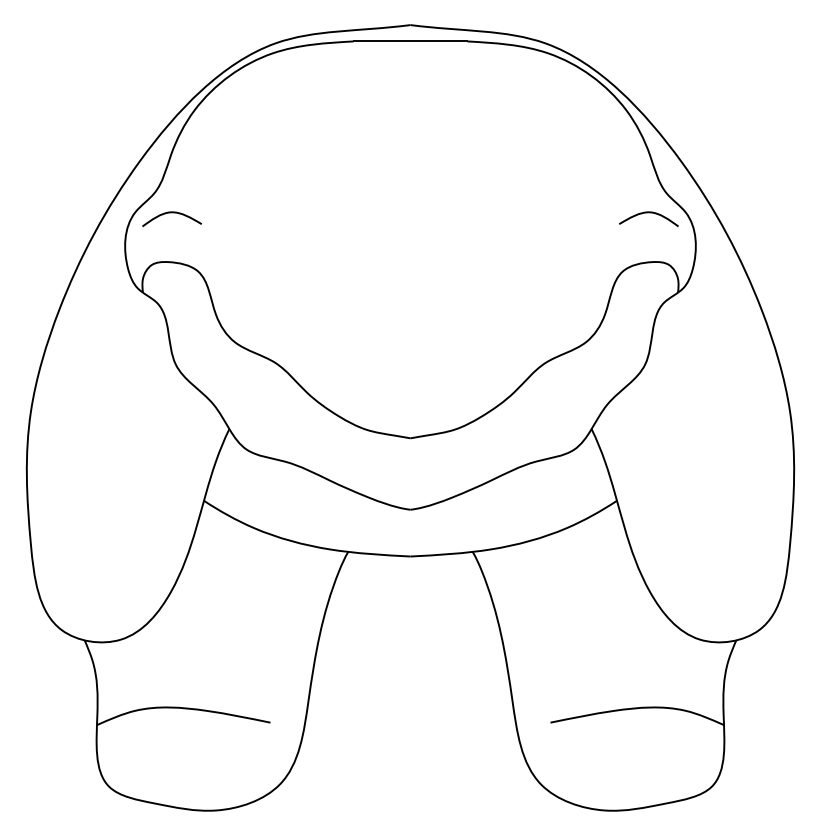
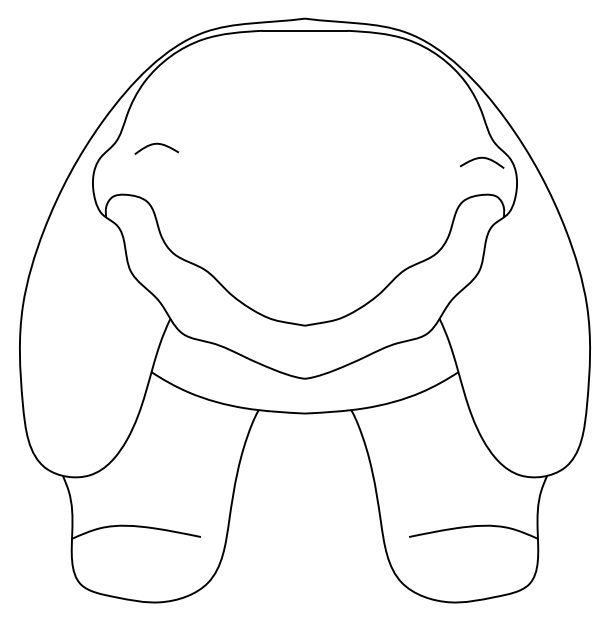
curve: (171, 213) -> (156, 144), moved

